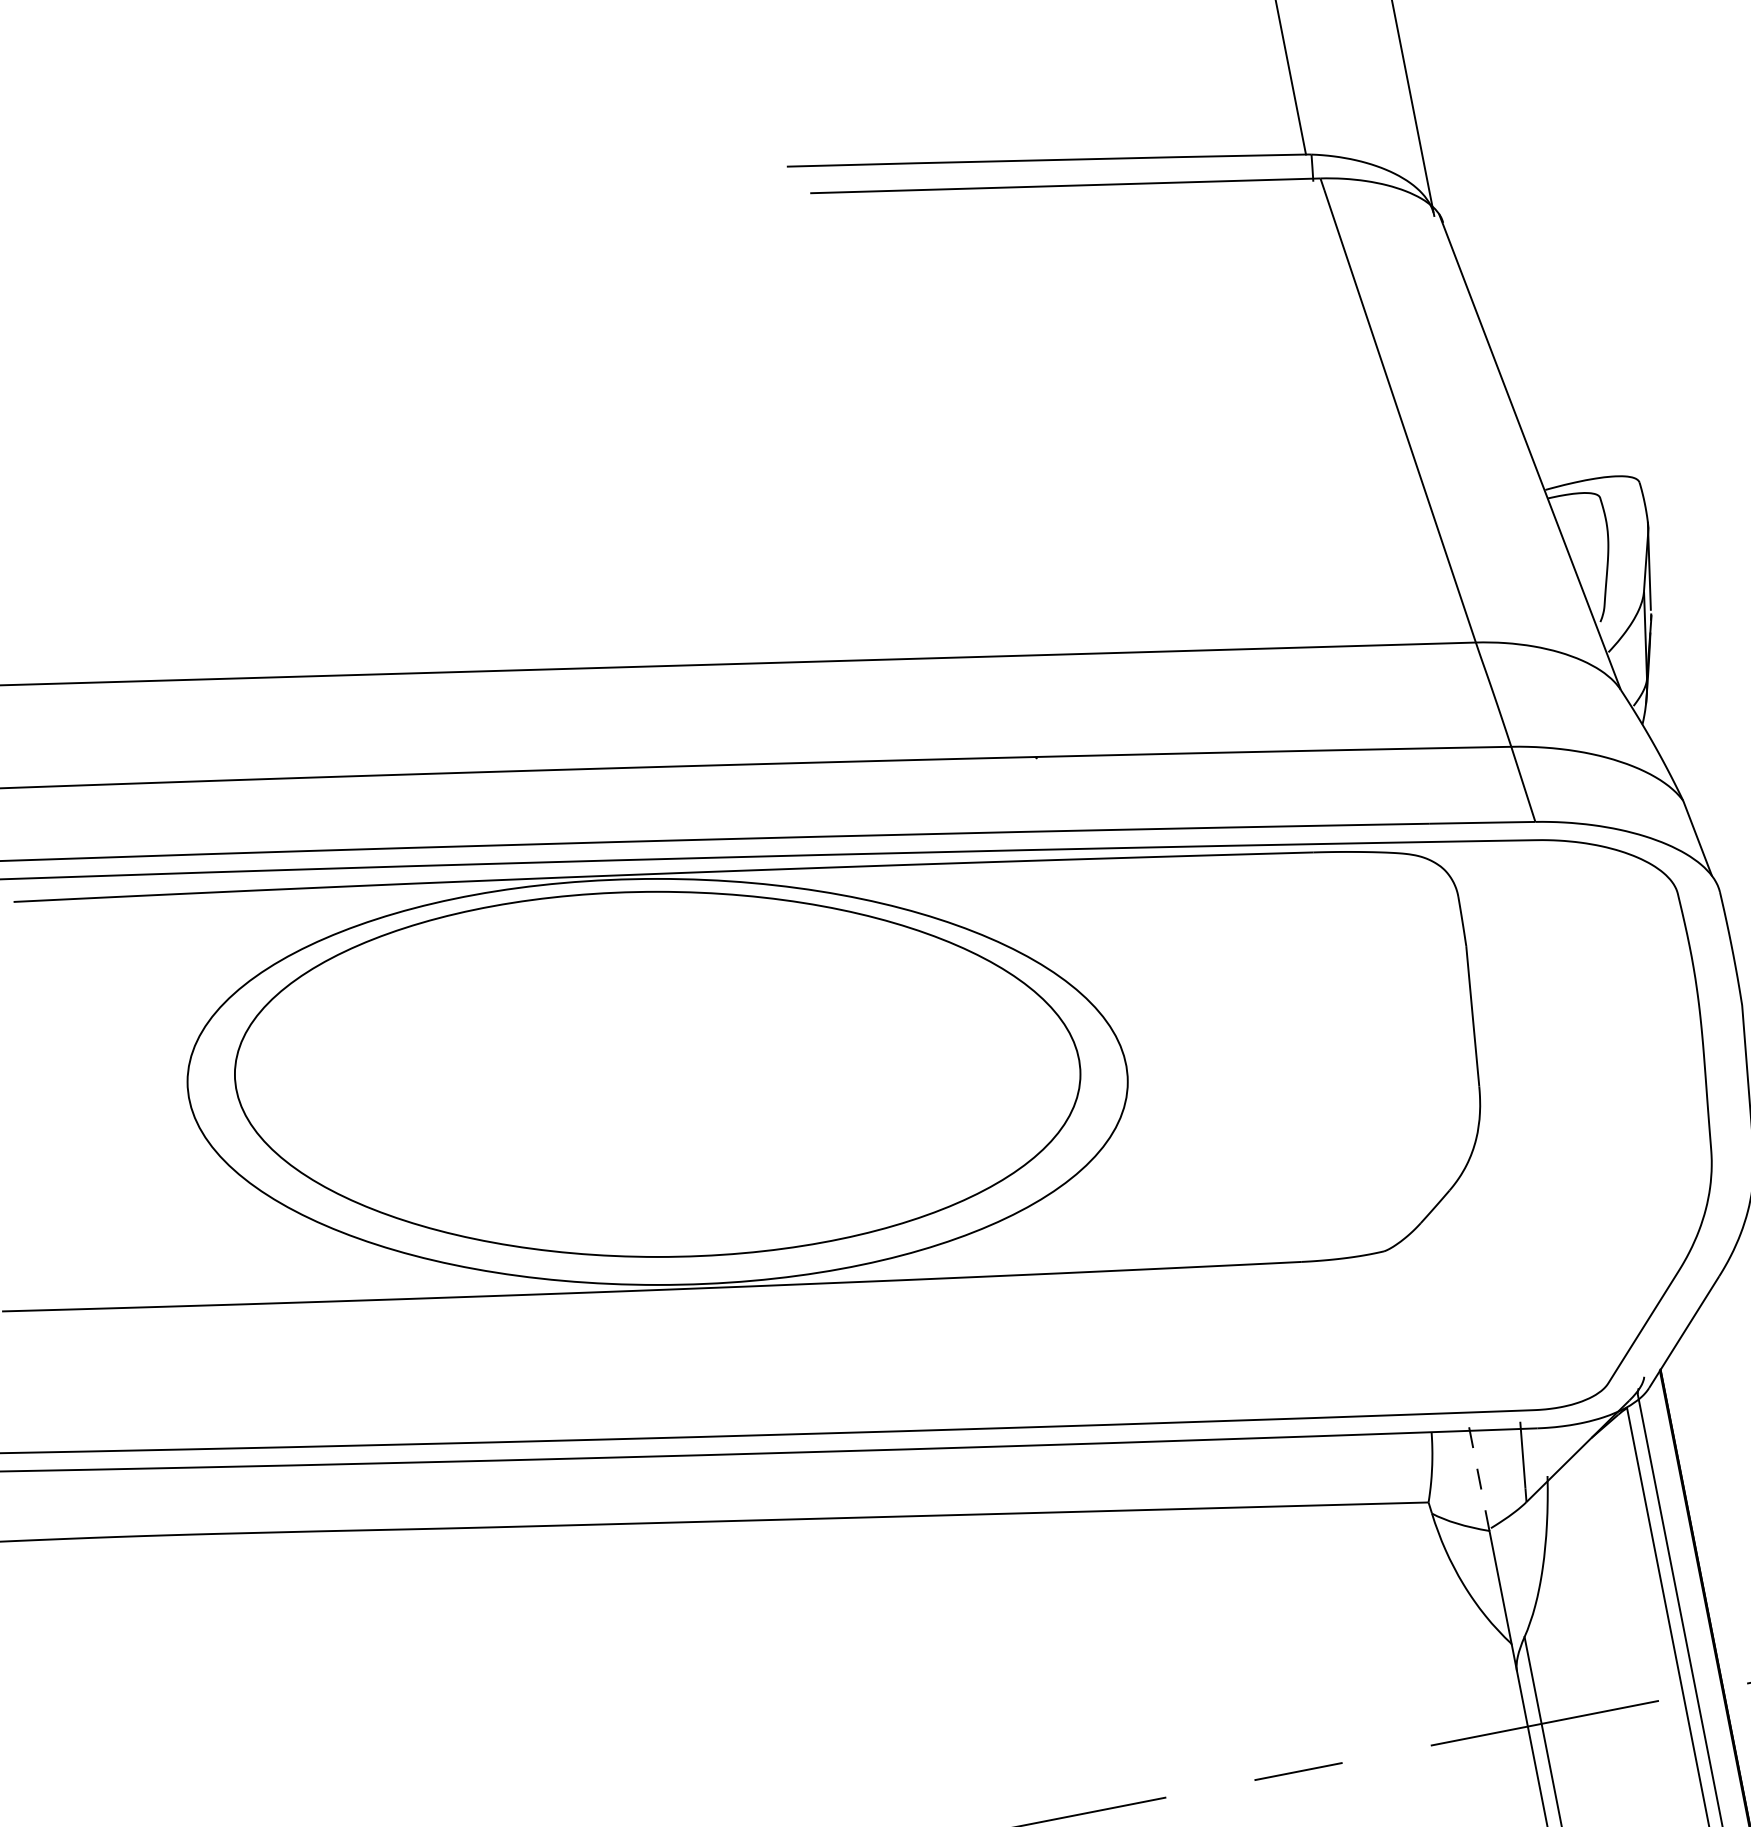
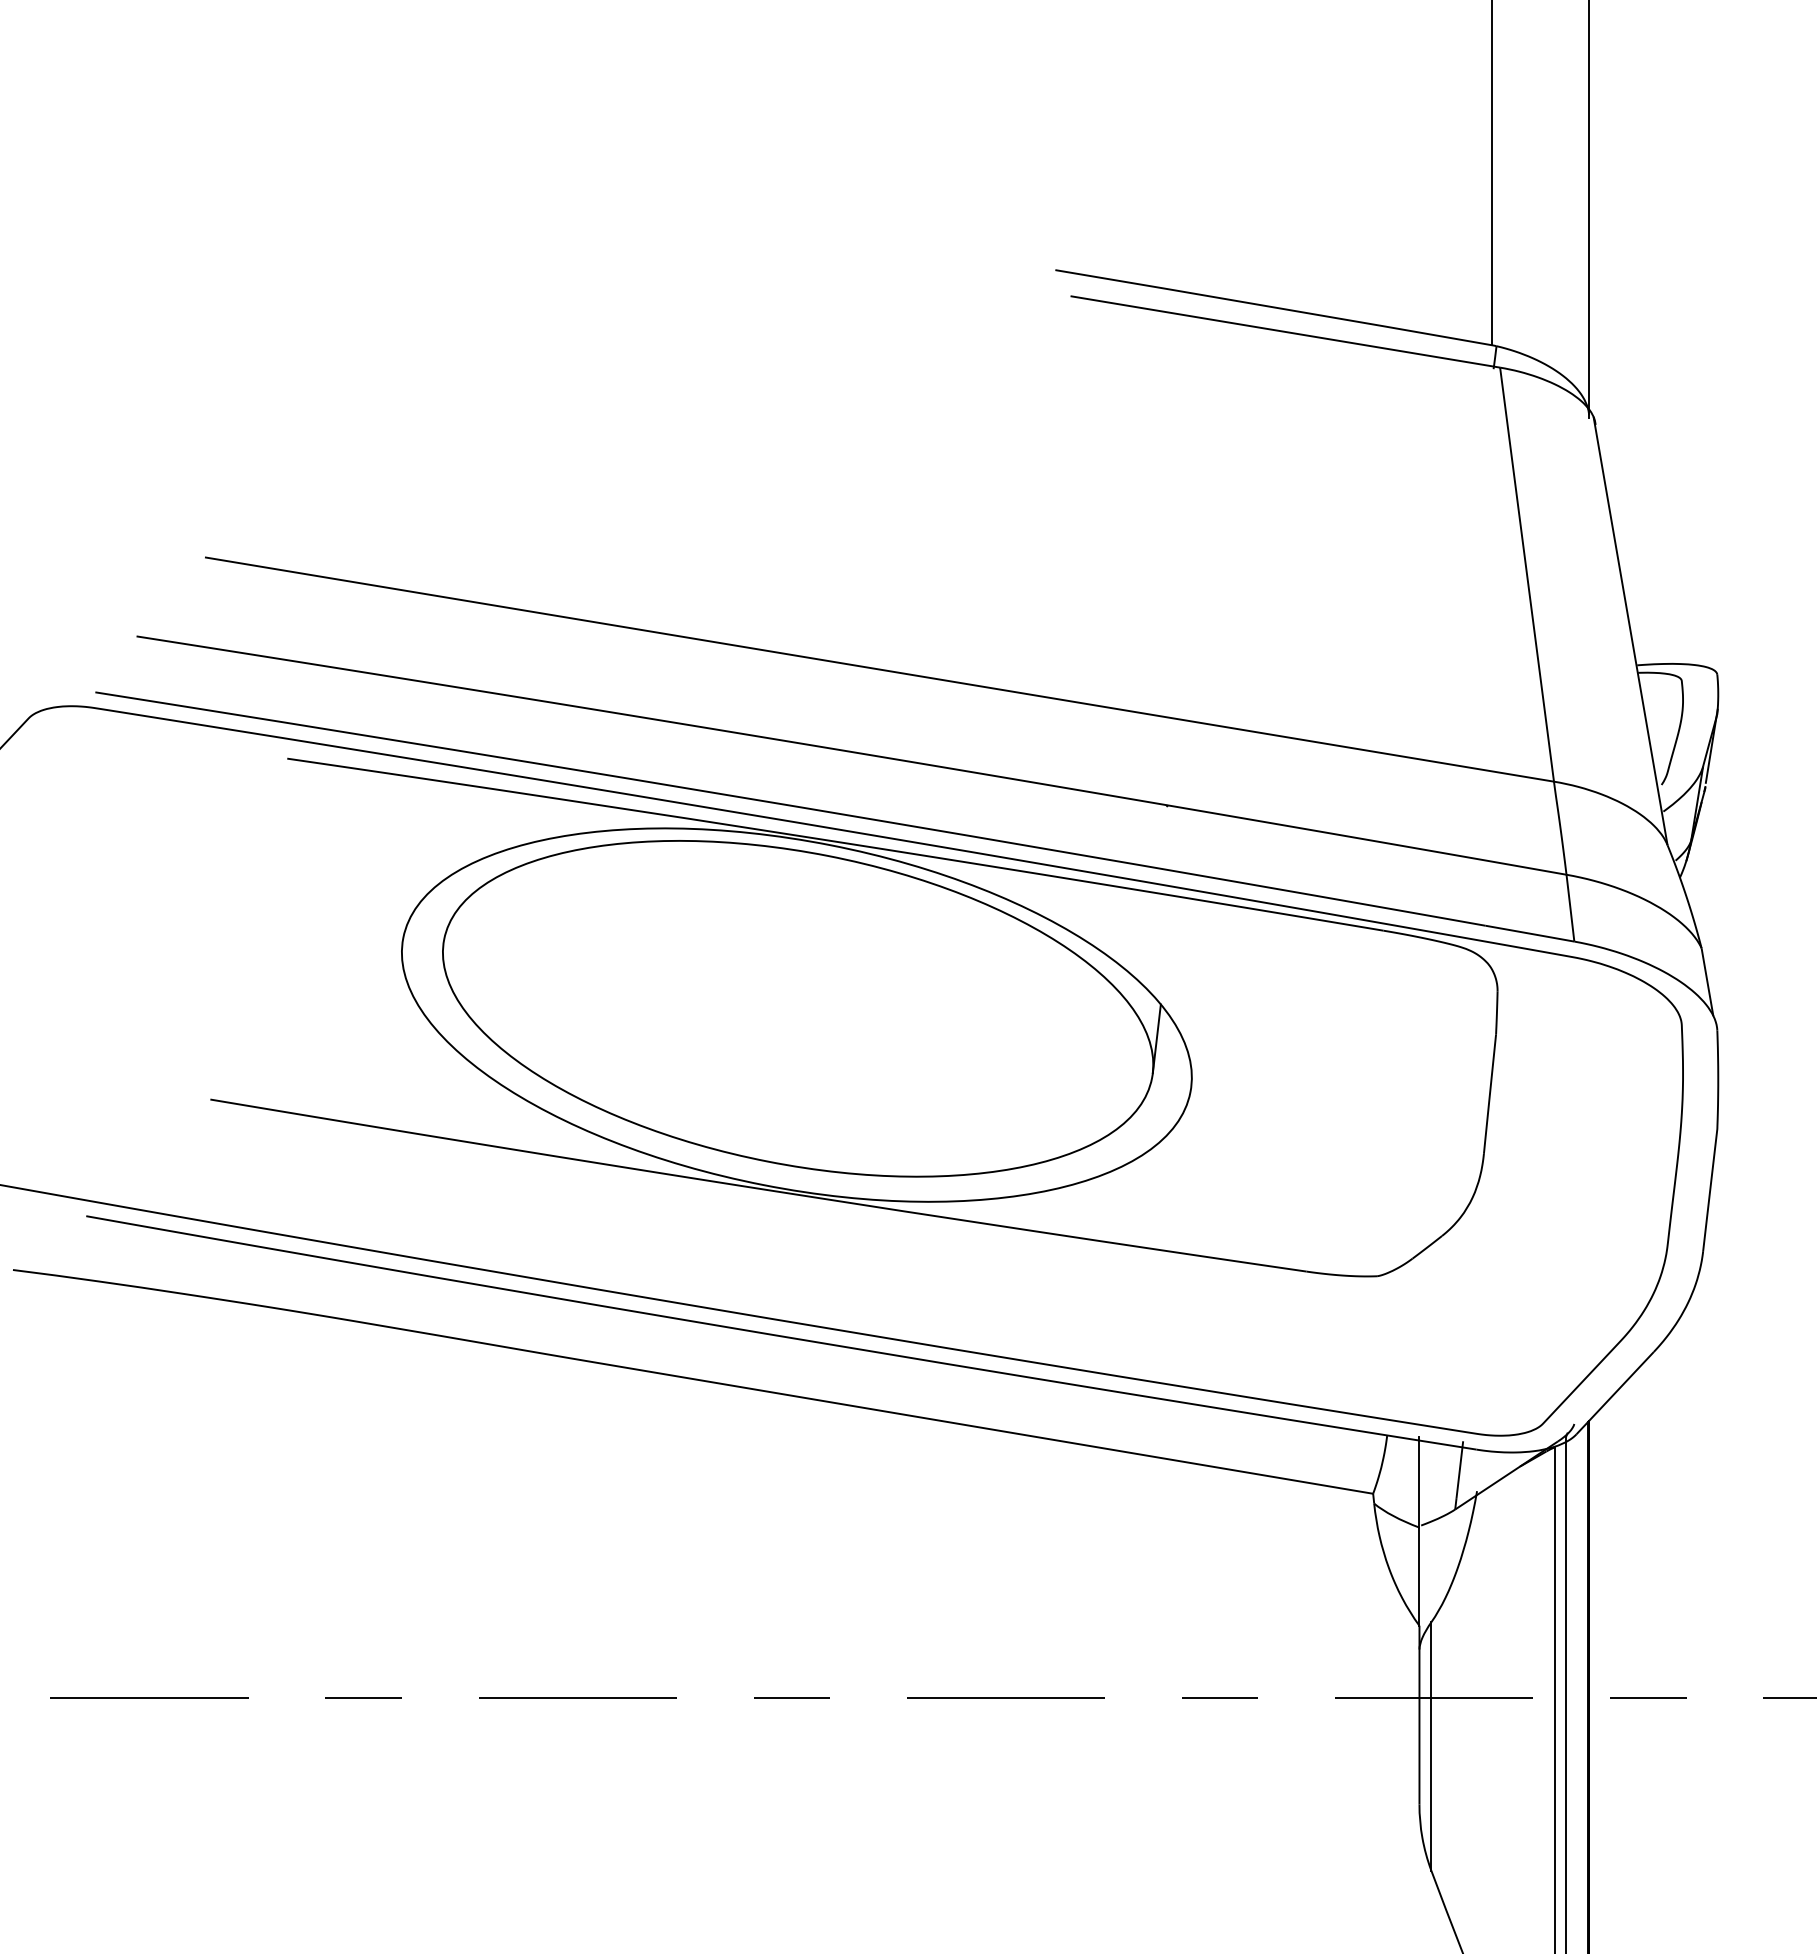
line: (1076, 1027) -> (1156, 1038), added
line: (1479, 1477) -> (1419, 1481), dashed -> solid

